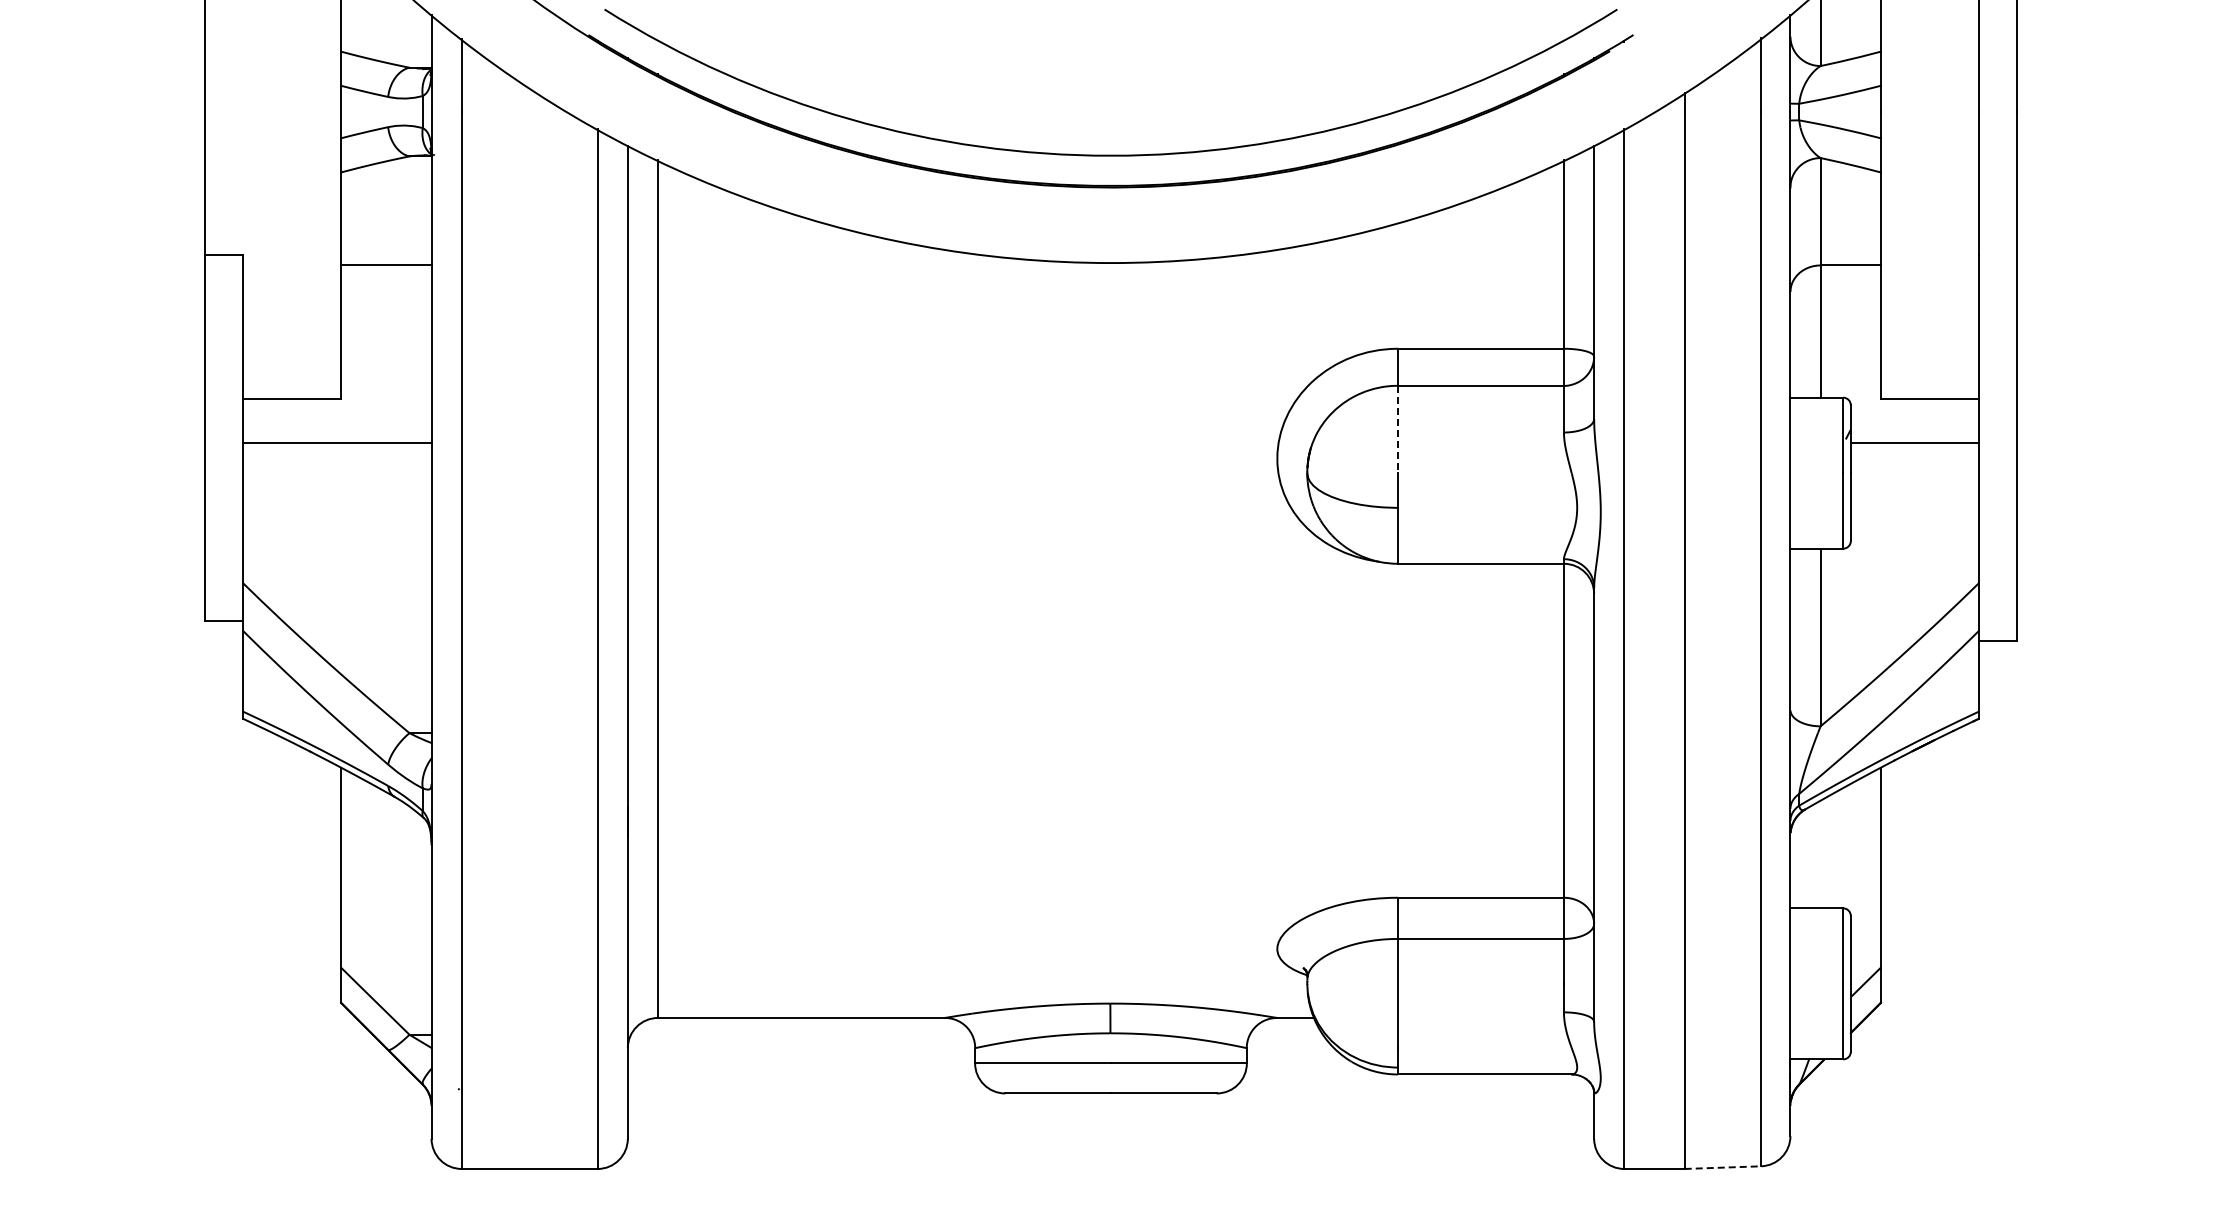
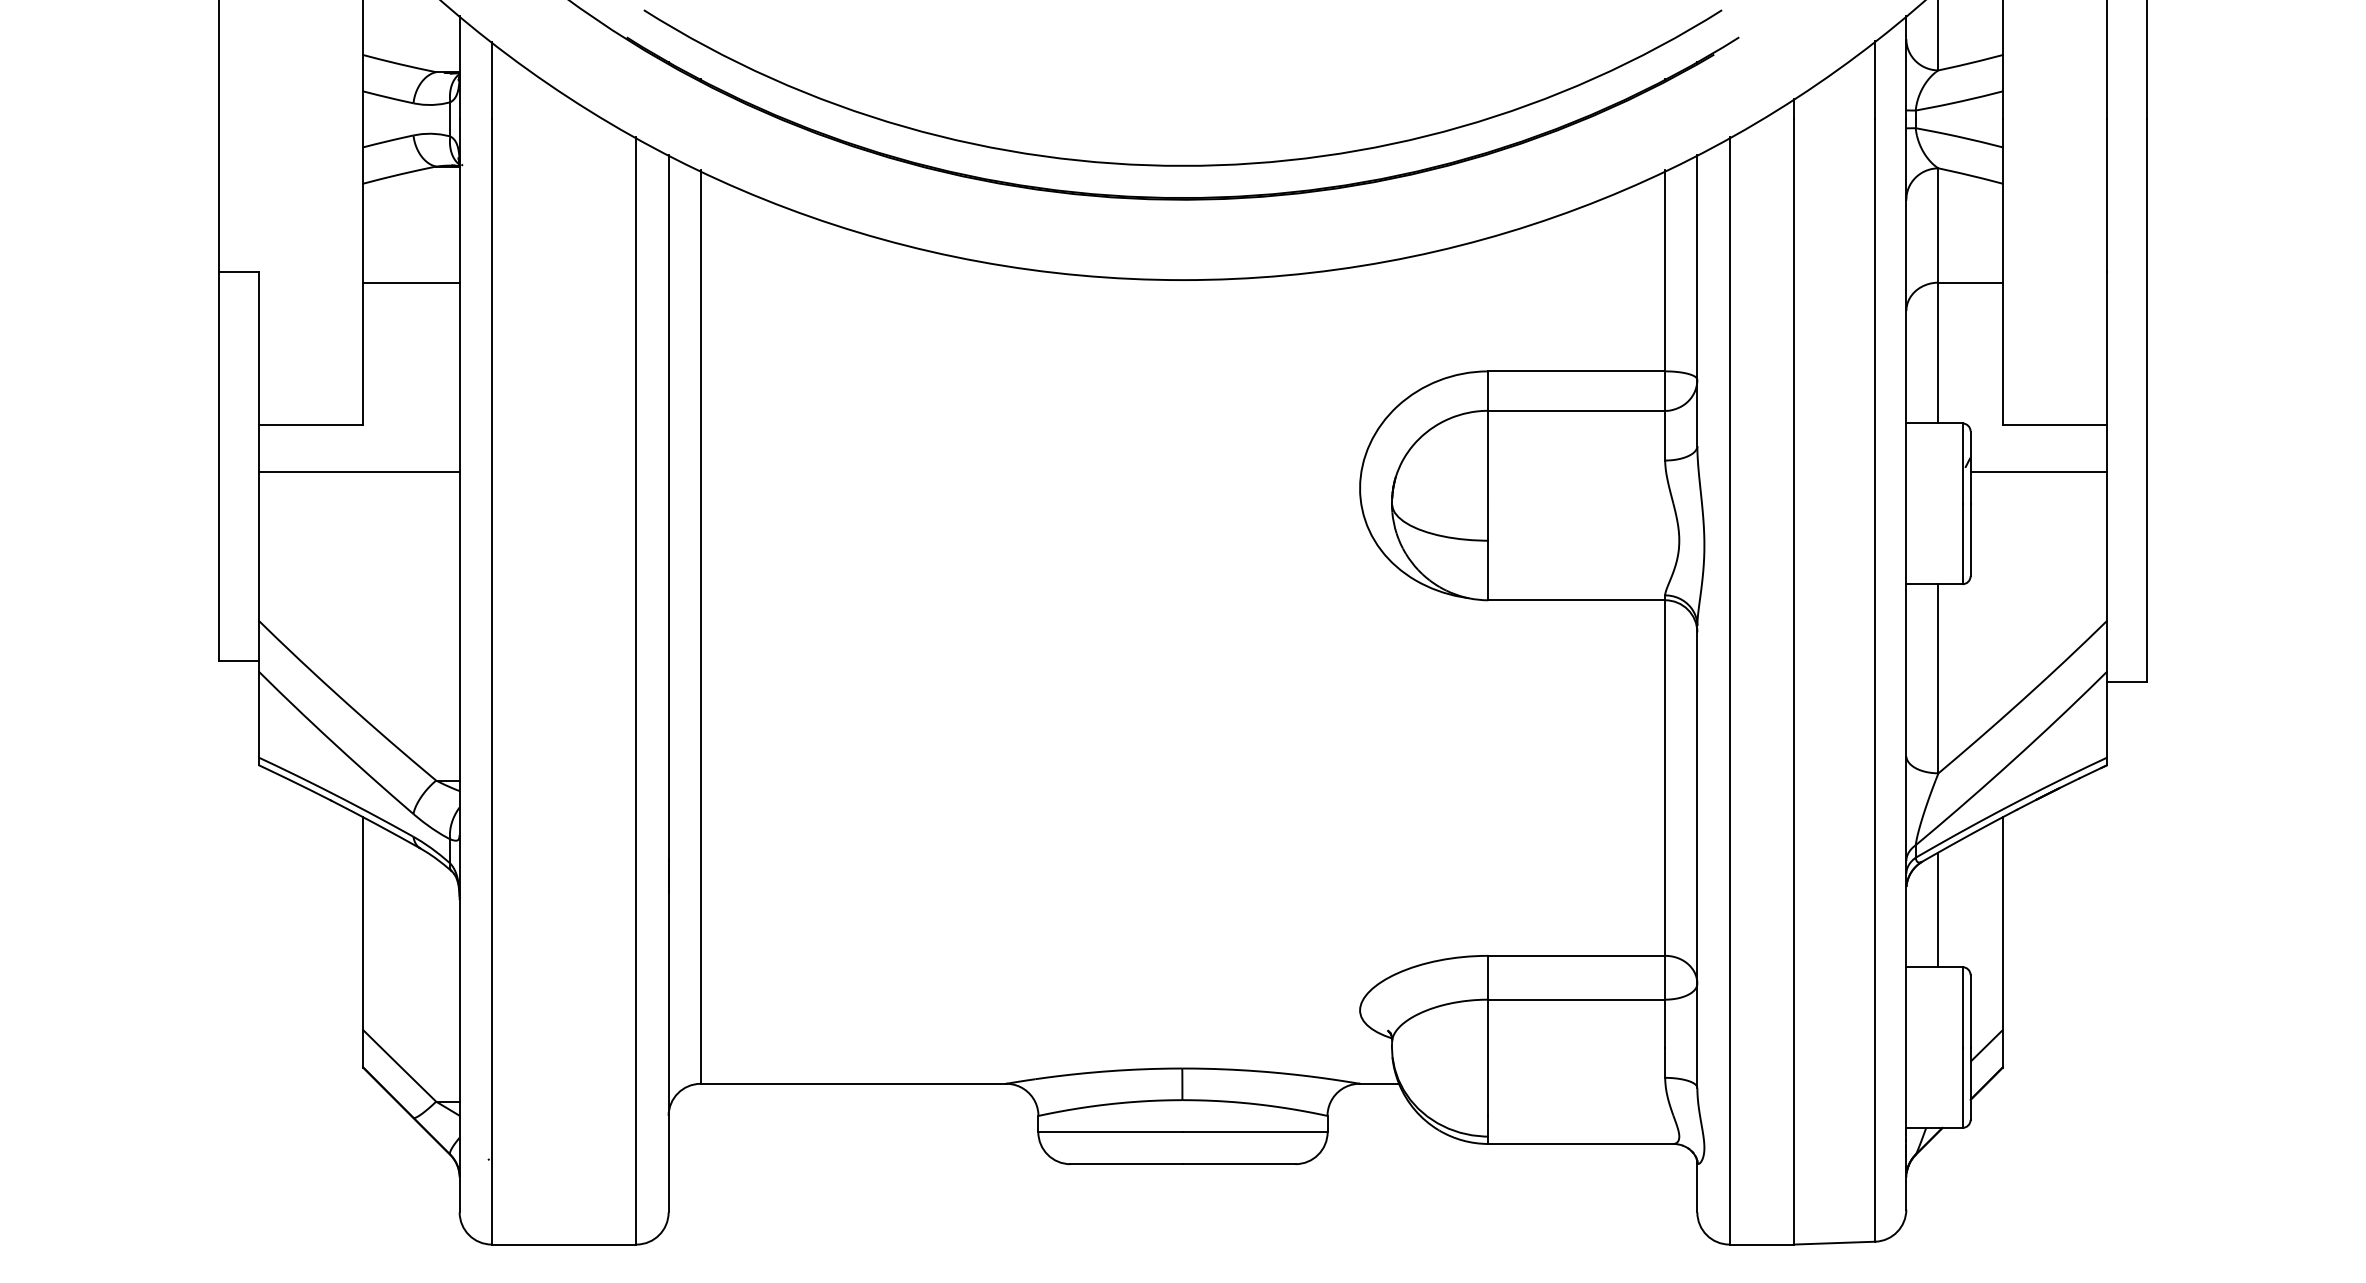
line: (1397, 429) -> (1488, 457), dashed -> solid
line: (1820, 854) -> (1938, 909), added
line: (1723, 1167) -> (1835, 1242), dashed -> solid

